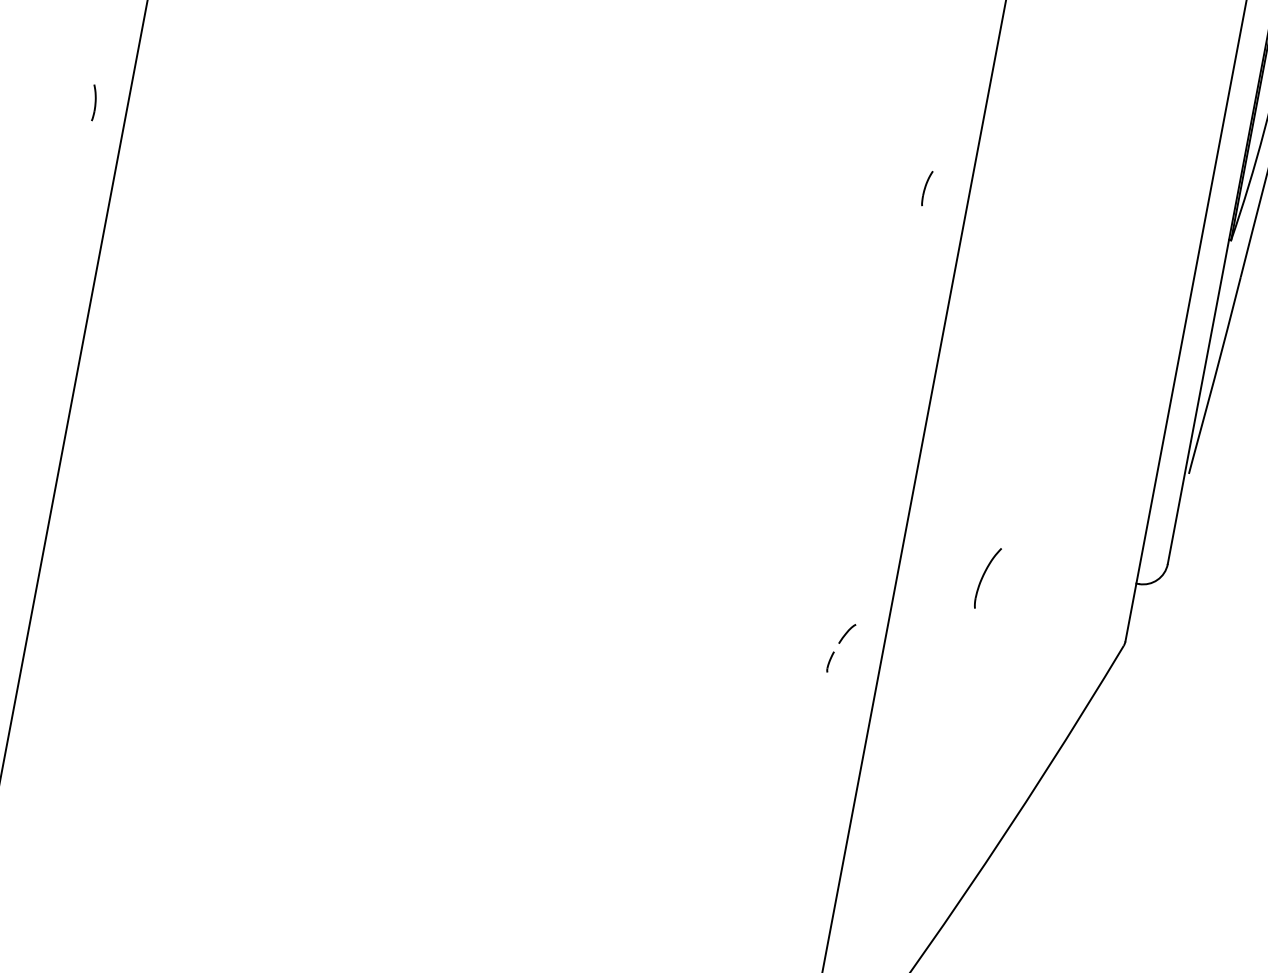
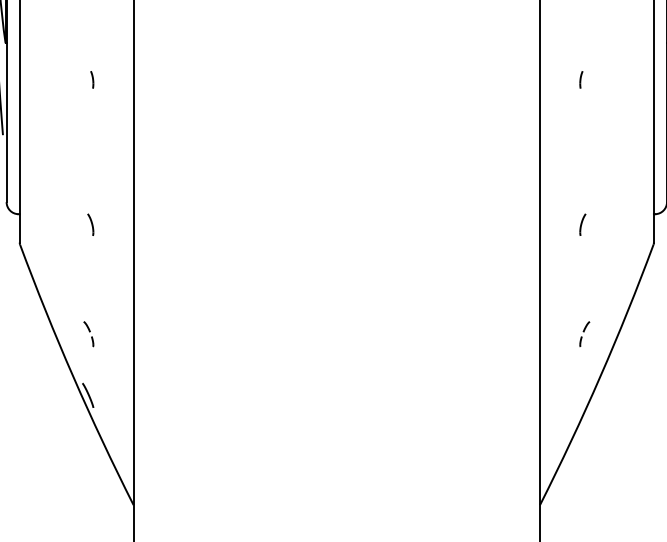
line: (94, 102) -> (92, 79), moved
line: (927, 187) -> (581, 79), moved
part: (986, 577) -> (582, 224), size x0.71
part: (840, 646) -> (584, 333), moved

